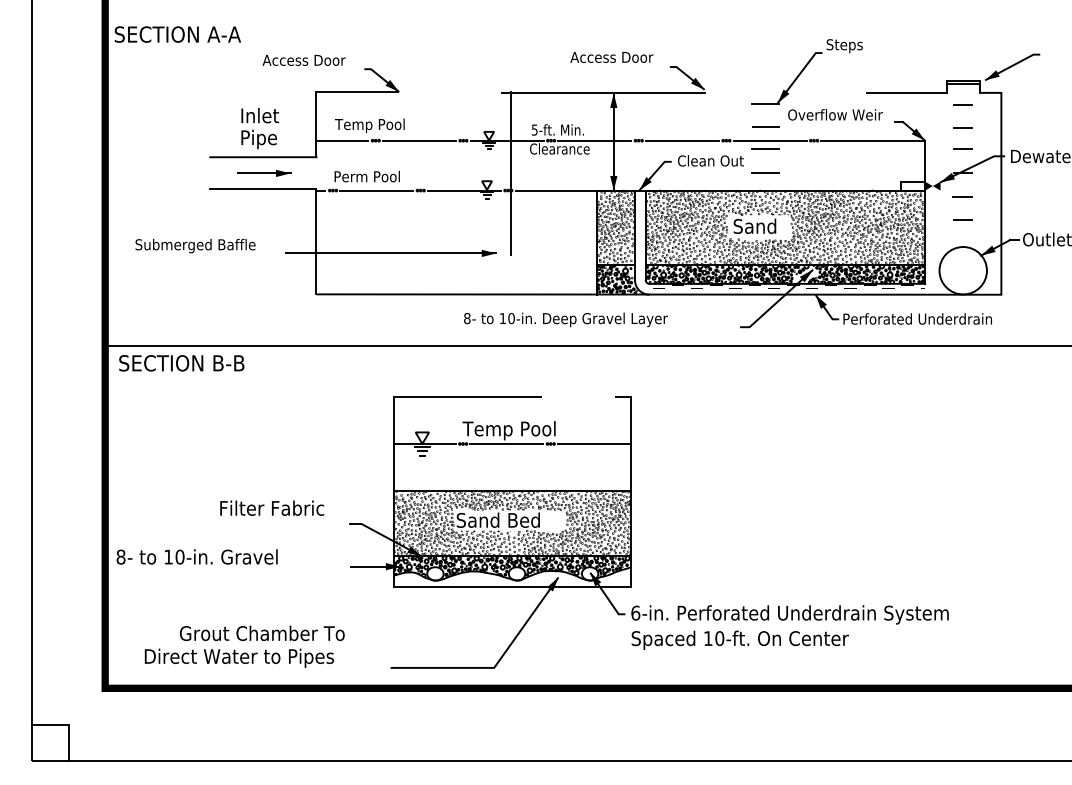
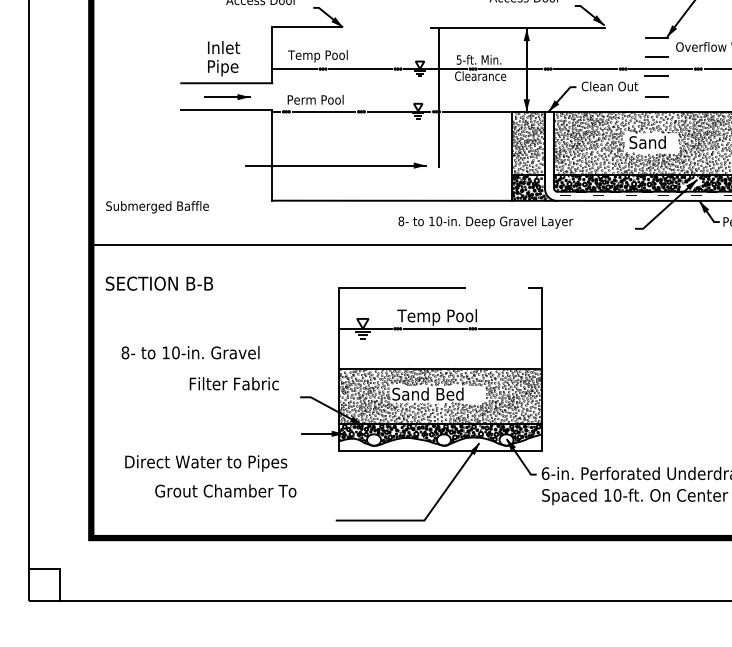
text: (195, 245) -> (157, 206), moved
text: (181, 363) -> (159, 283), moved
text: (196, 556) -> (190, 352), moved
text: (238, 657) -> (205, 462), moved

